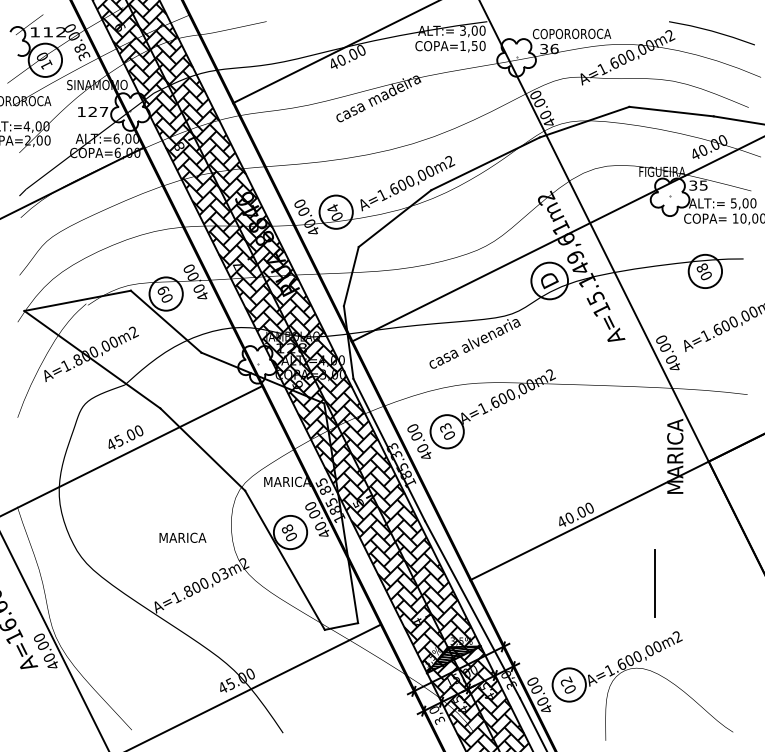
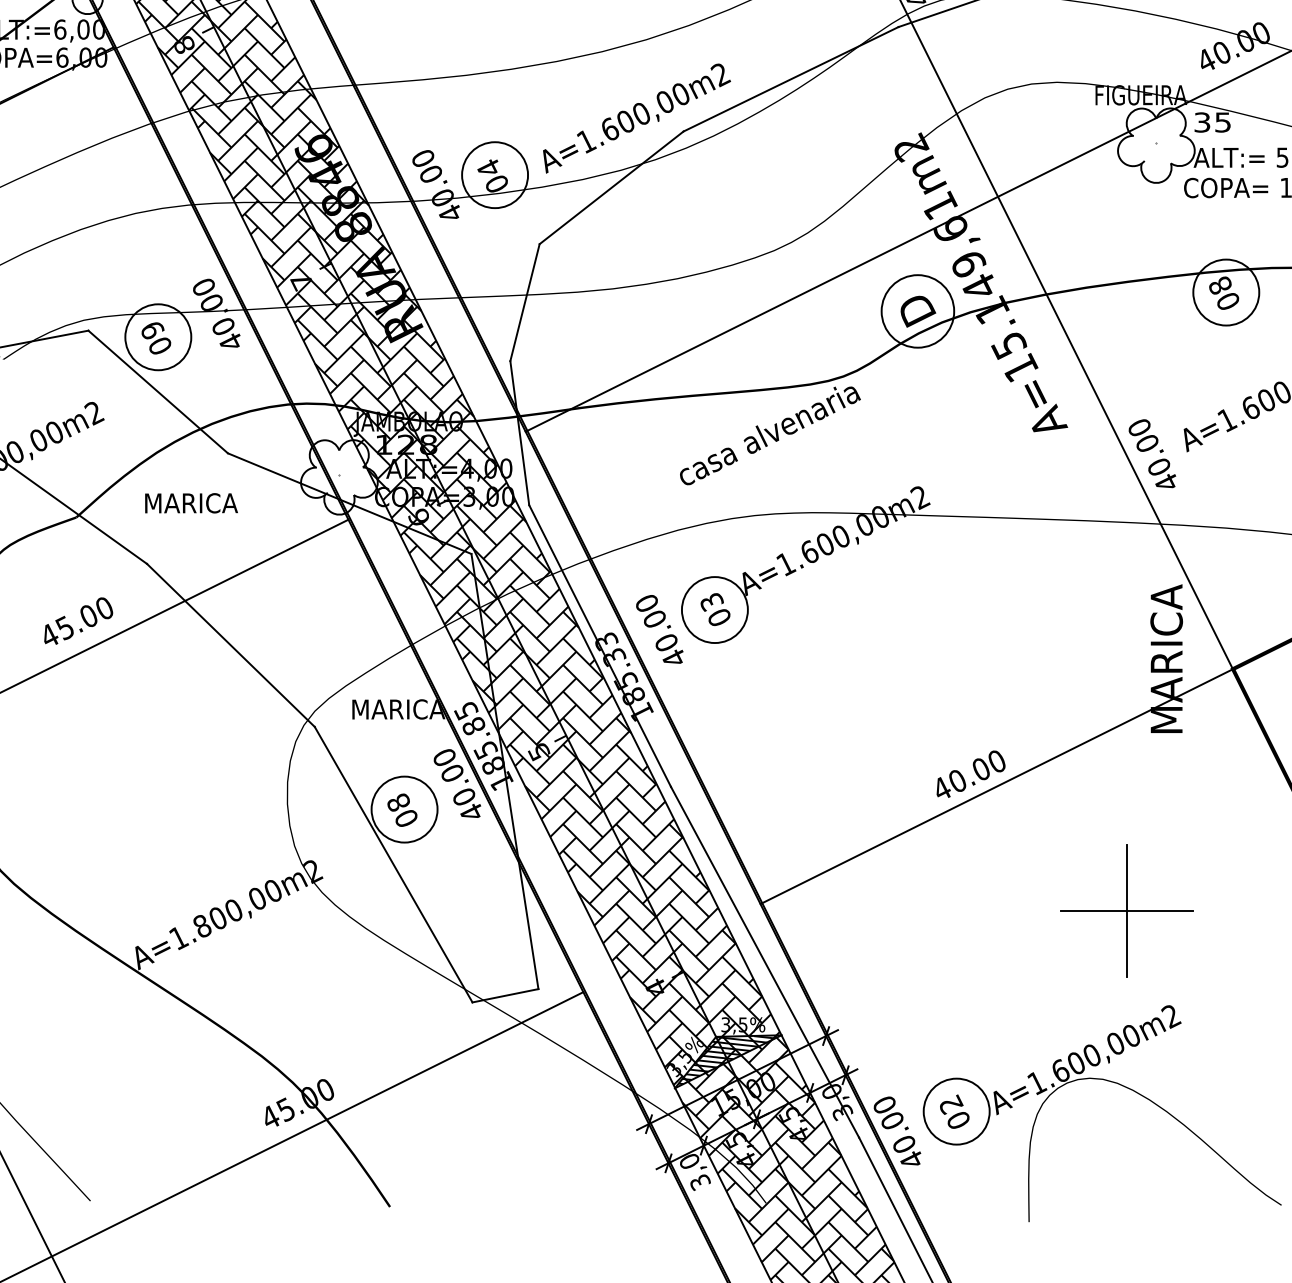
text: (182, 537) -> (190, 502), moved
text: (223, 573) -> (271, 890), A=1.800,03m2 -> A=1.800,00m2
line: (654, 583) -> (1125, 910), added

